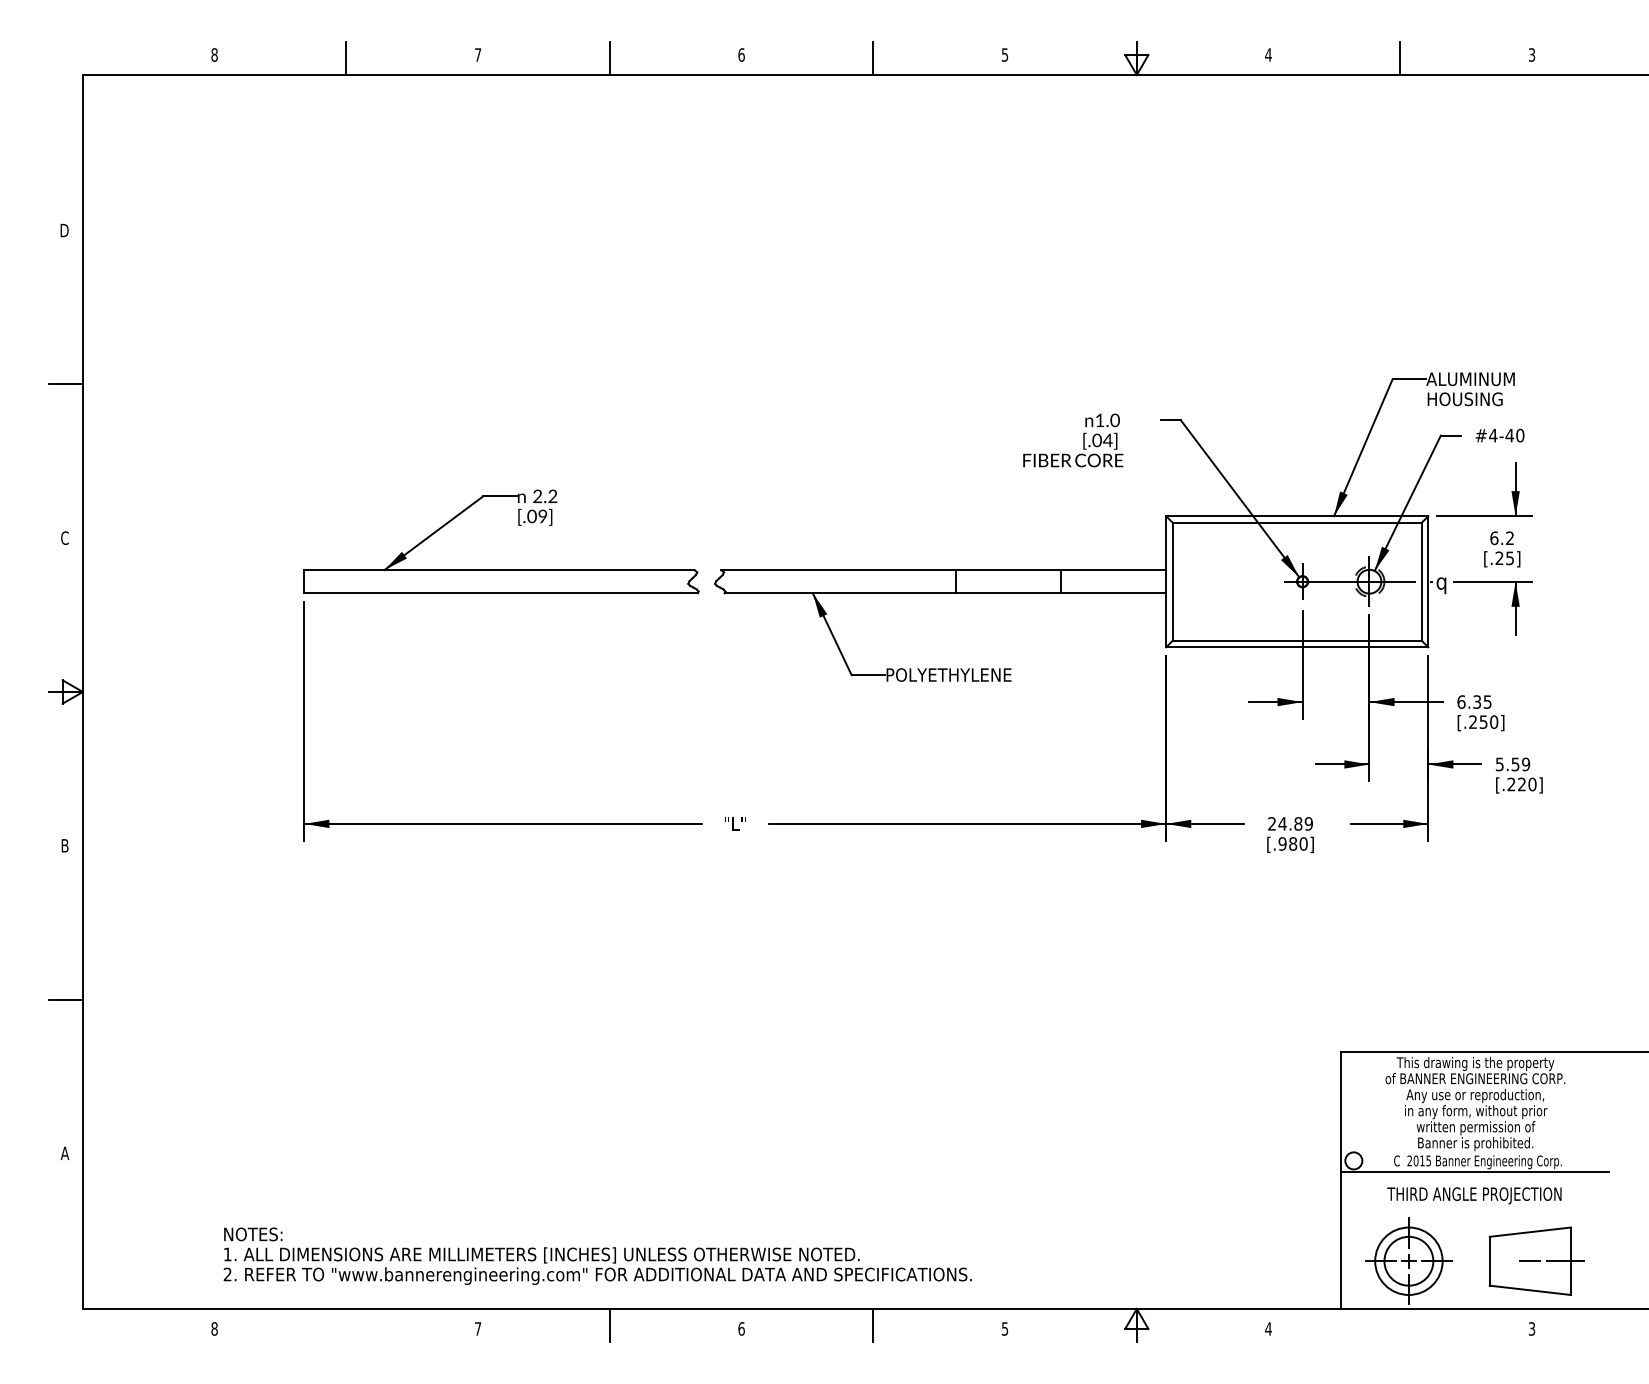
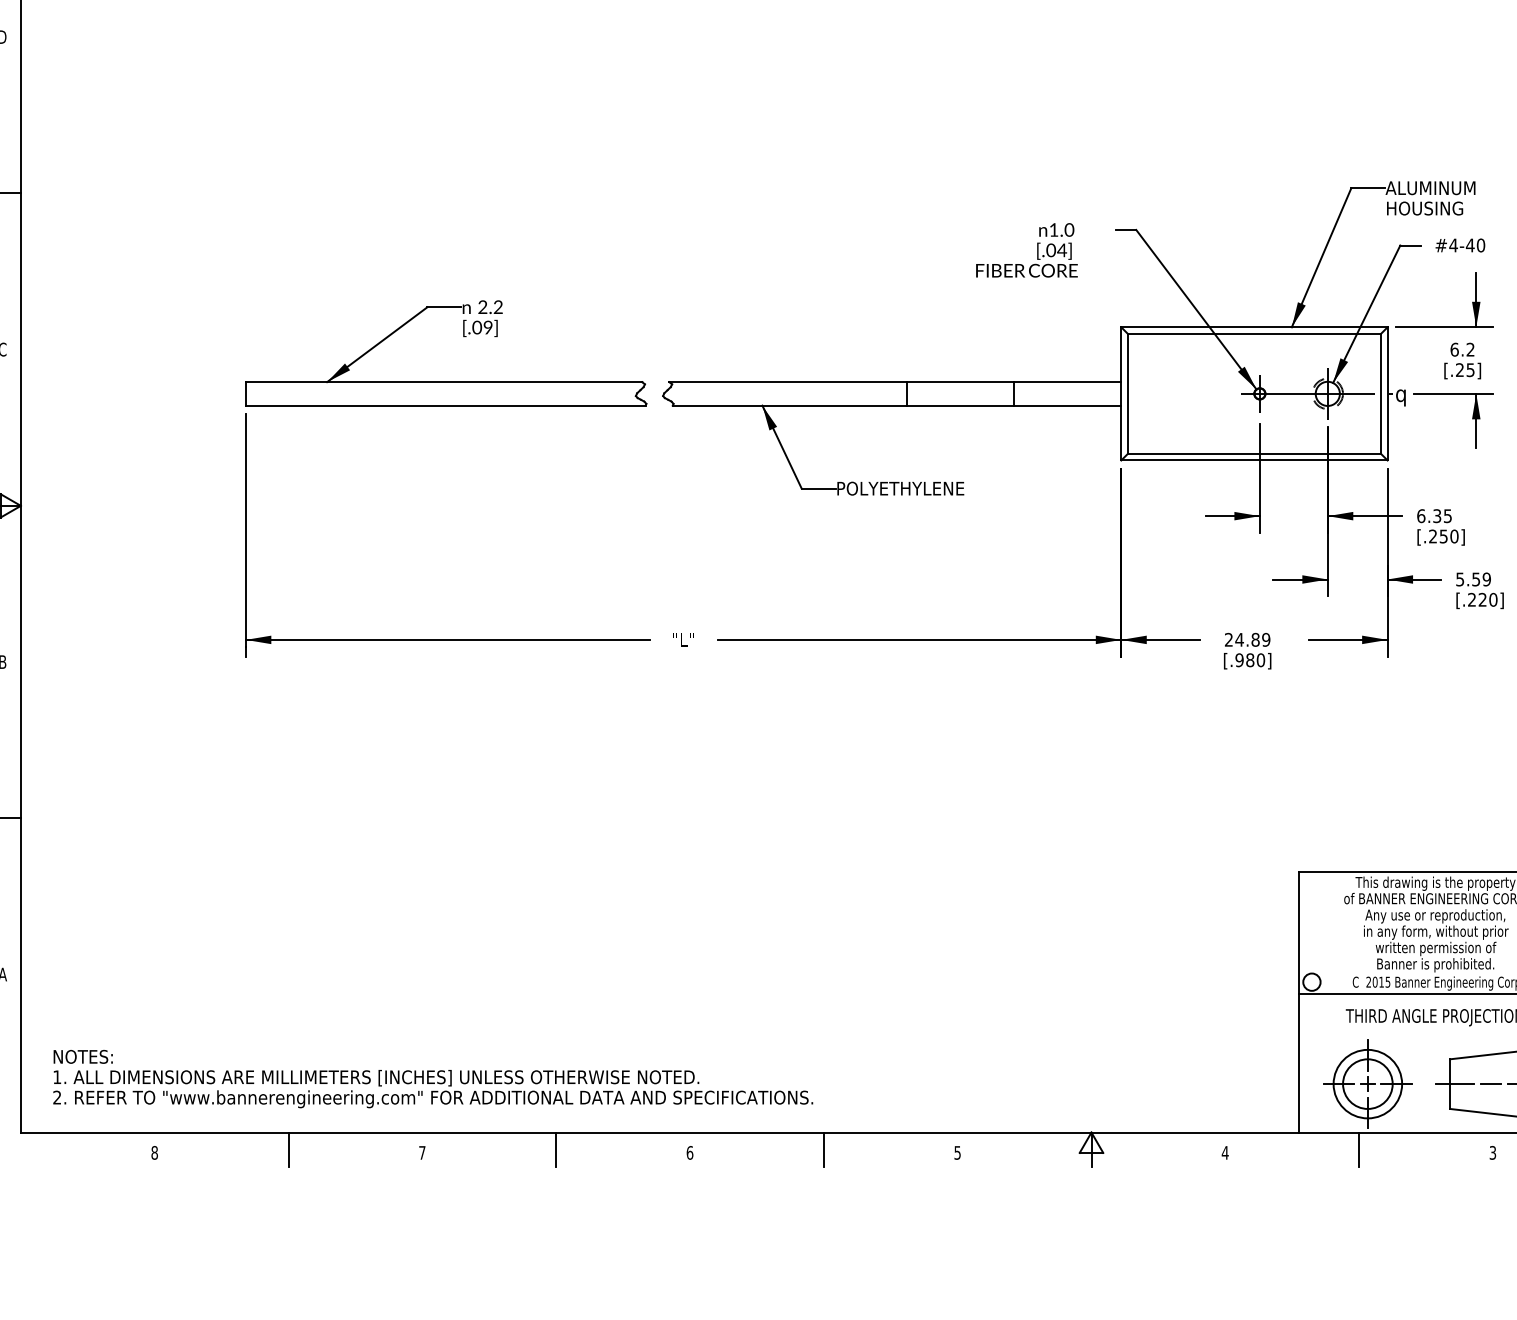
text: (597, 1255) -> (432, 1078), moved
line: (1494, 1261) -> (1454, 1084), added
line: (346, 1325) -> (288, 1149), added
line: (1400, 1325) -> (1359, 1149), added

